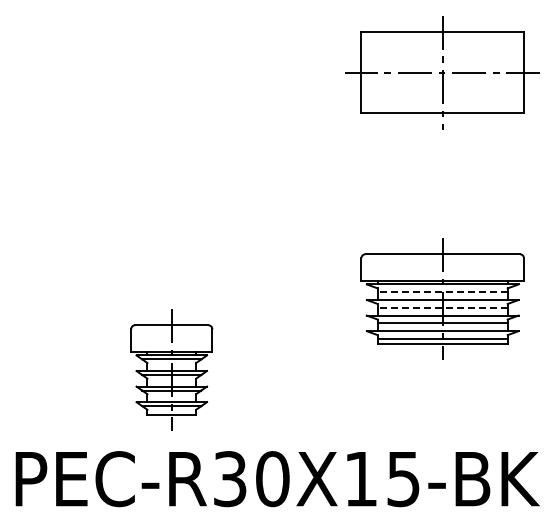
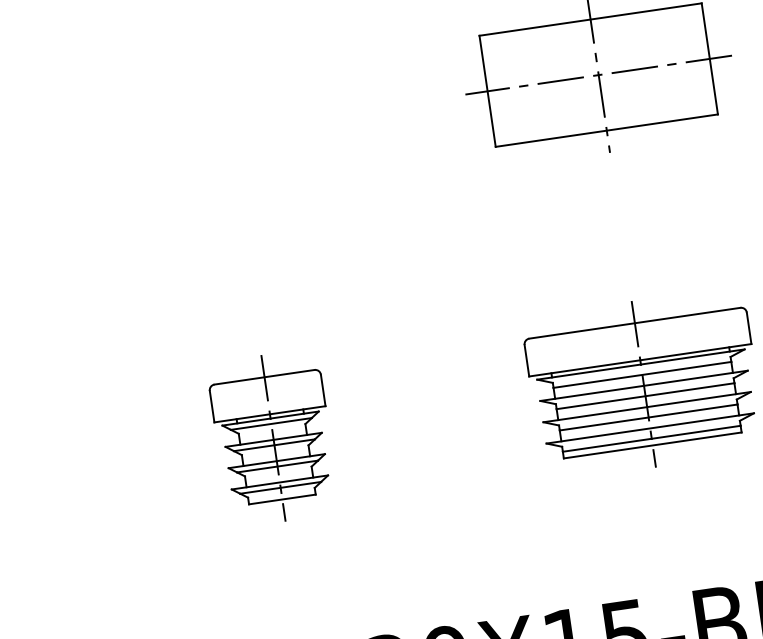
line: (442, 292) -> (642, 375), dashed -> solid
line: (442, 307) -> (645, 396), dashed -> solid
part: (171, 369) -> (272, 437), moved

